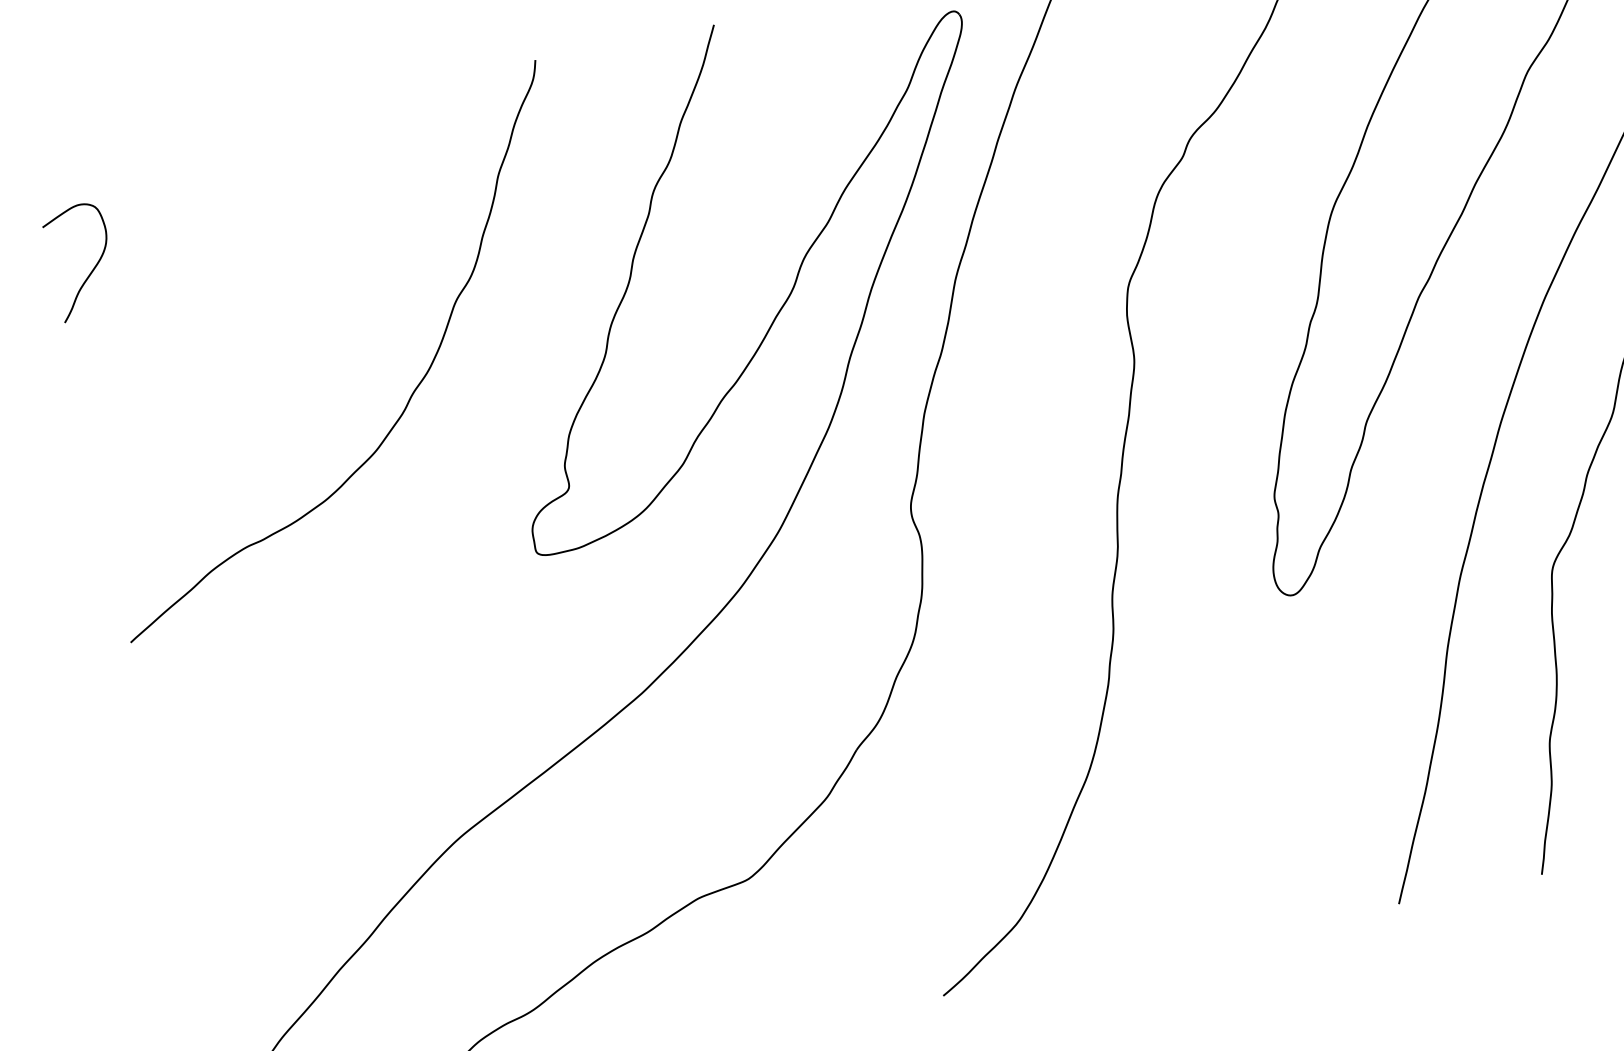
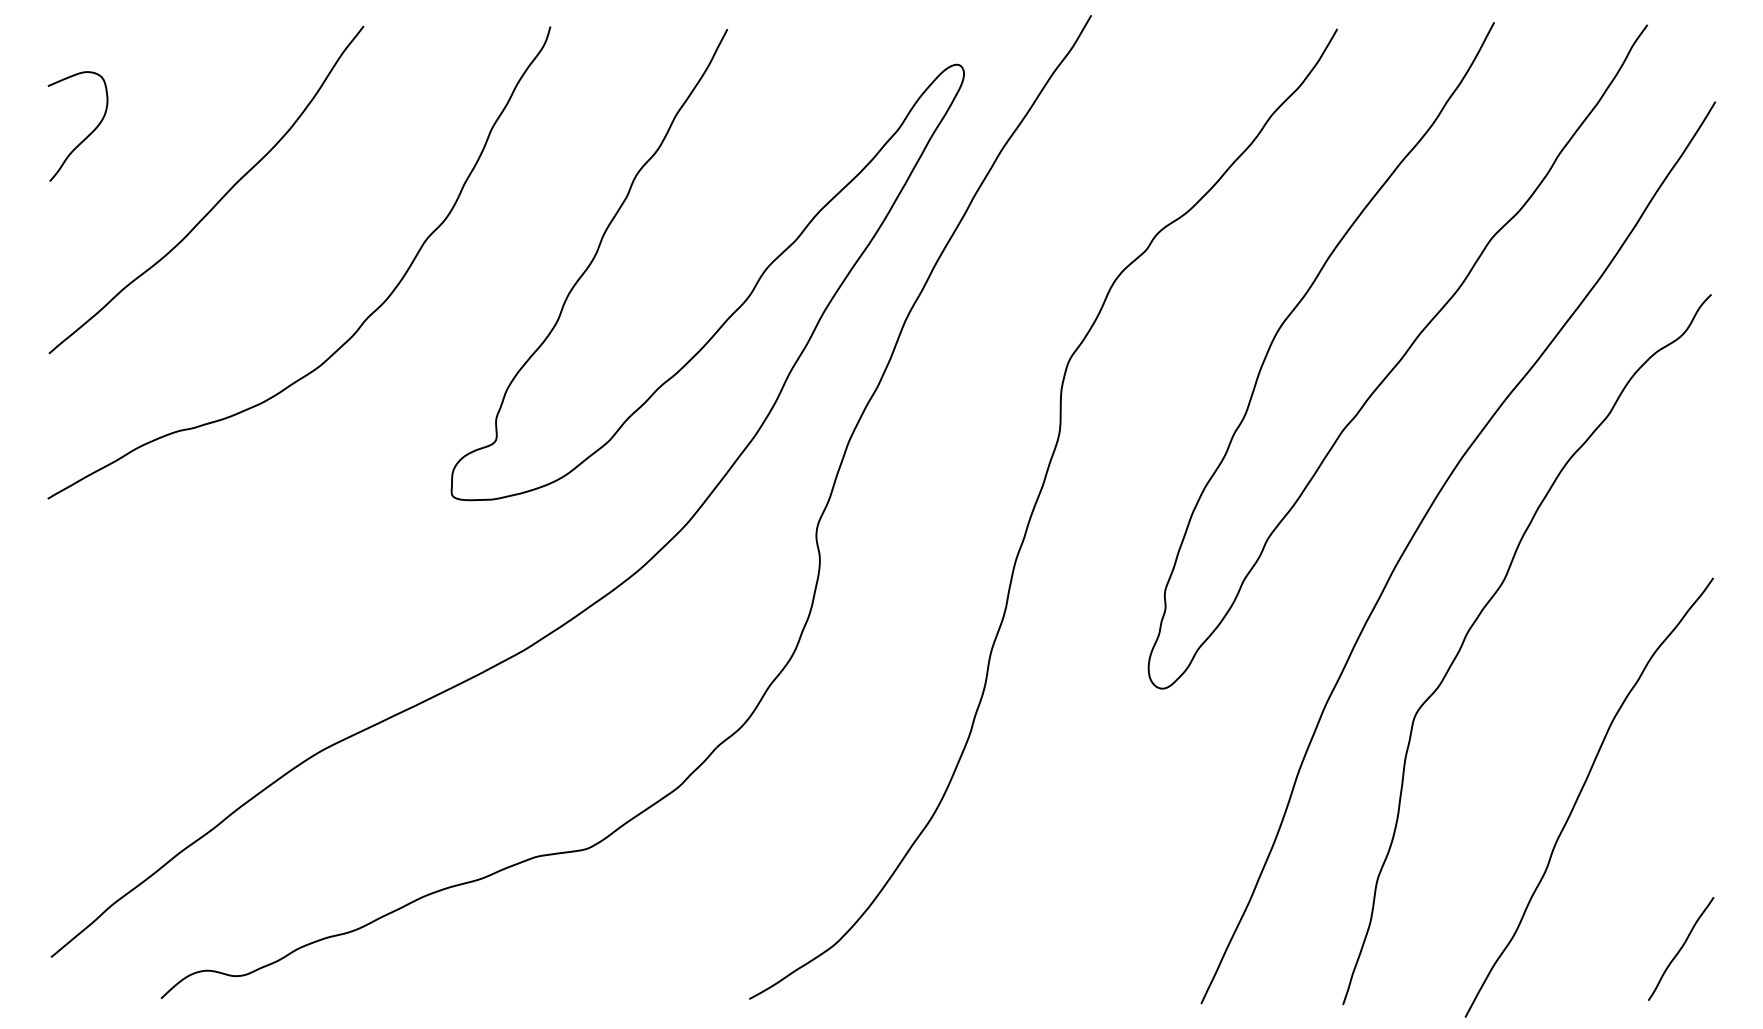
curve: (238, 306) -> (218, 200), added

